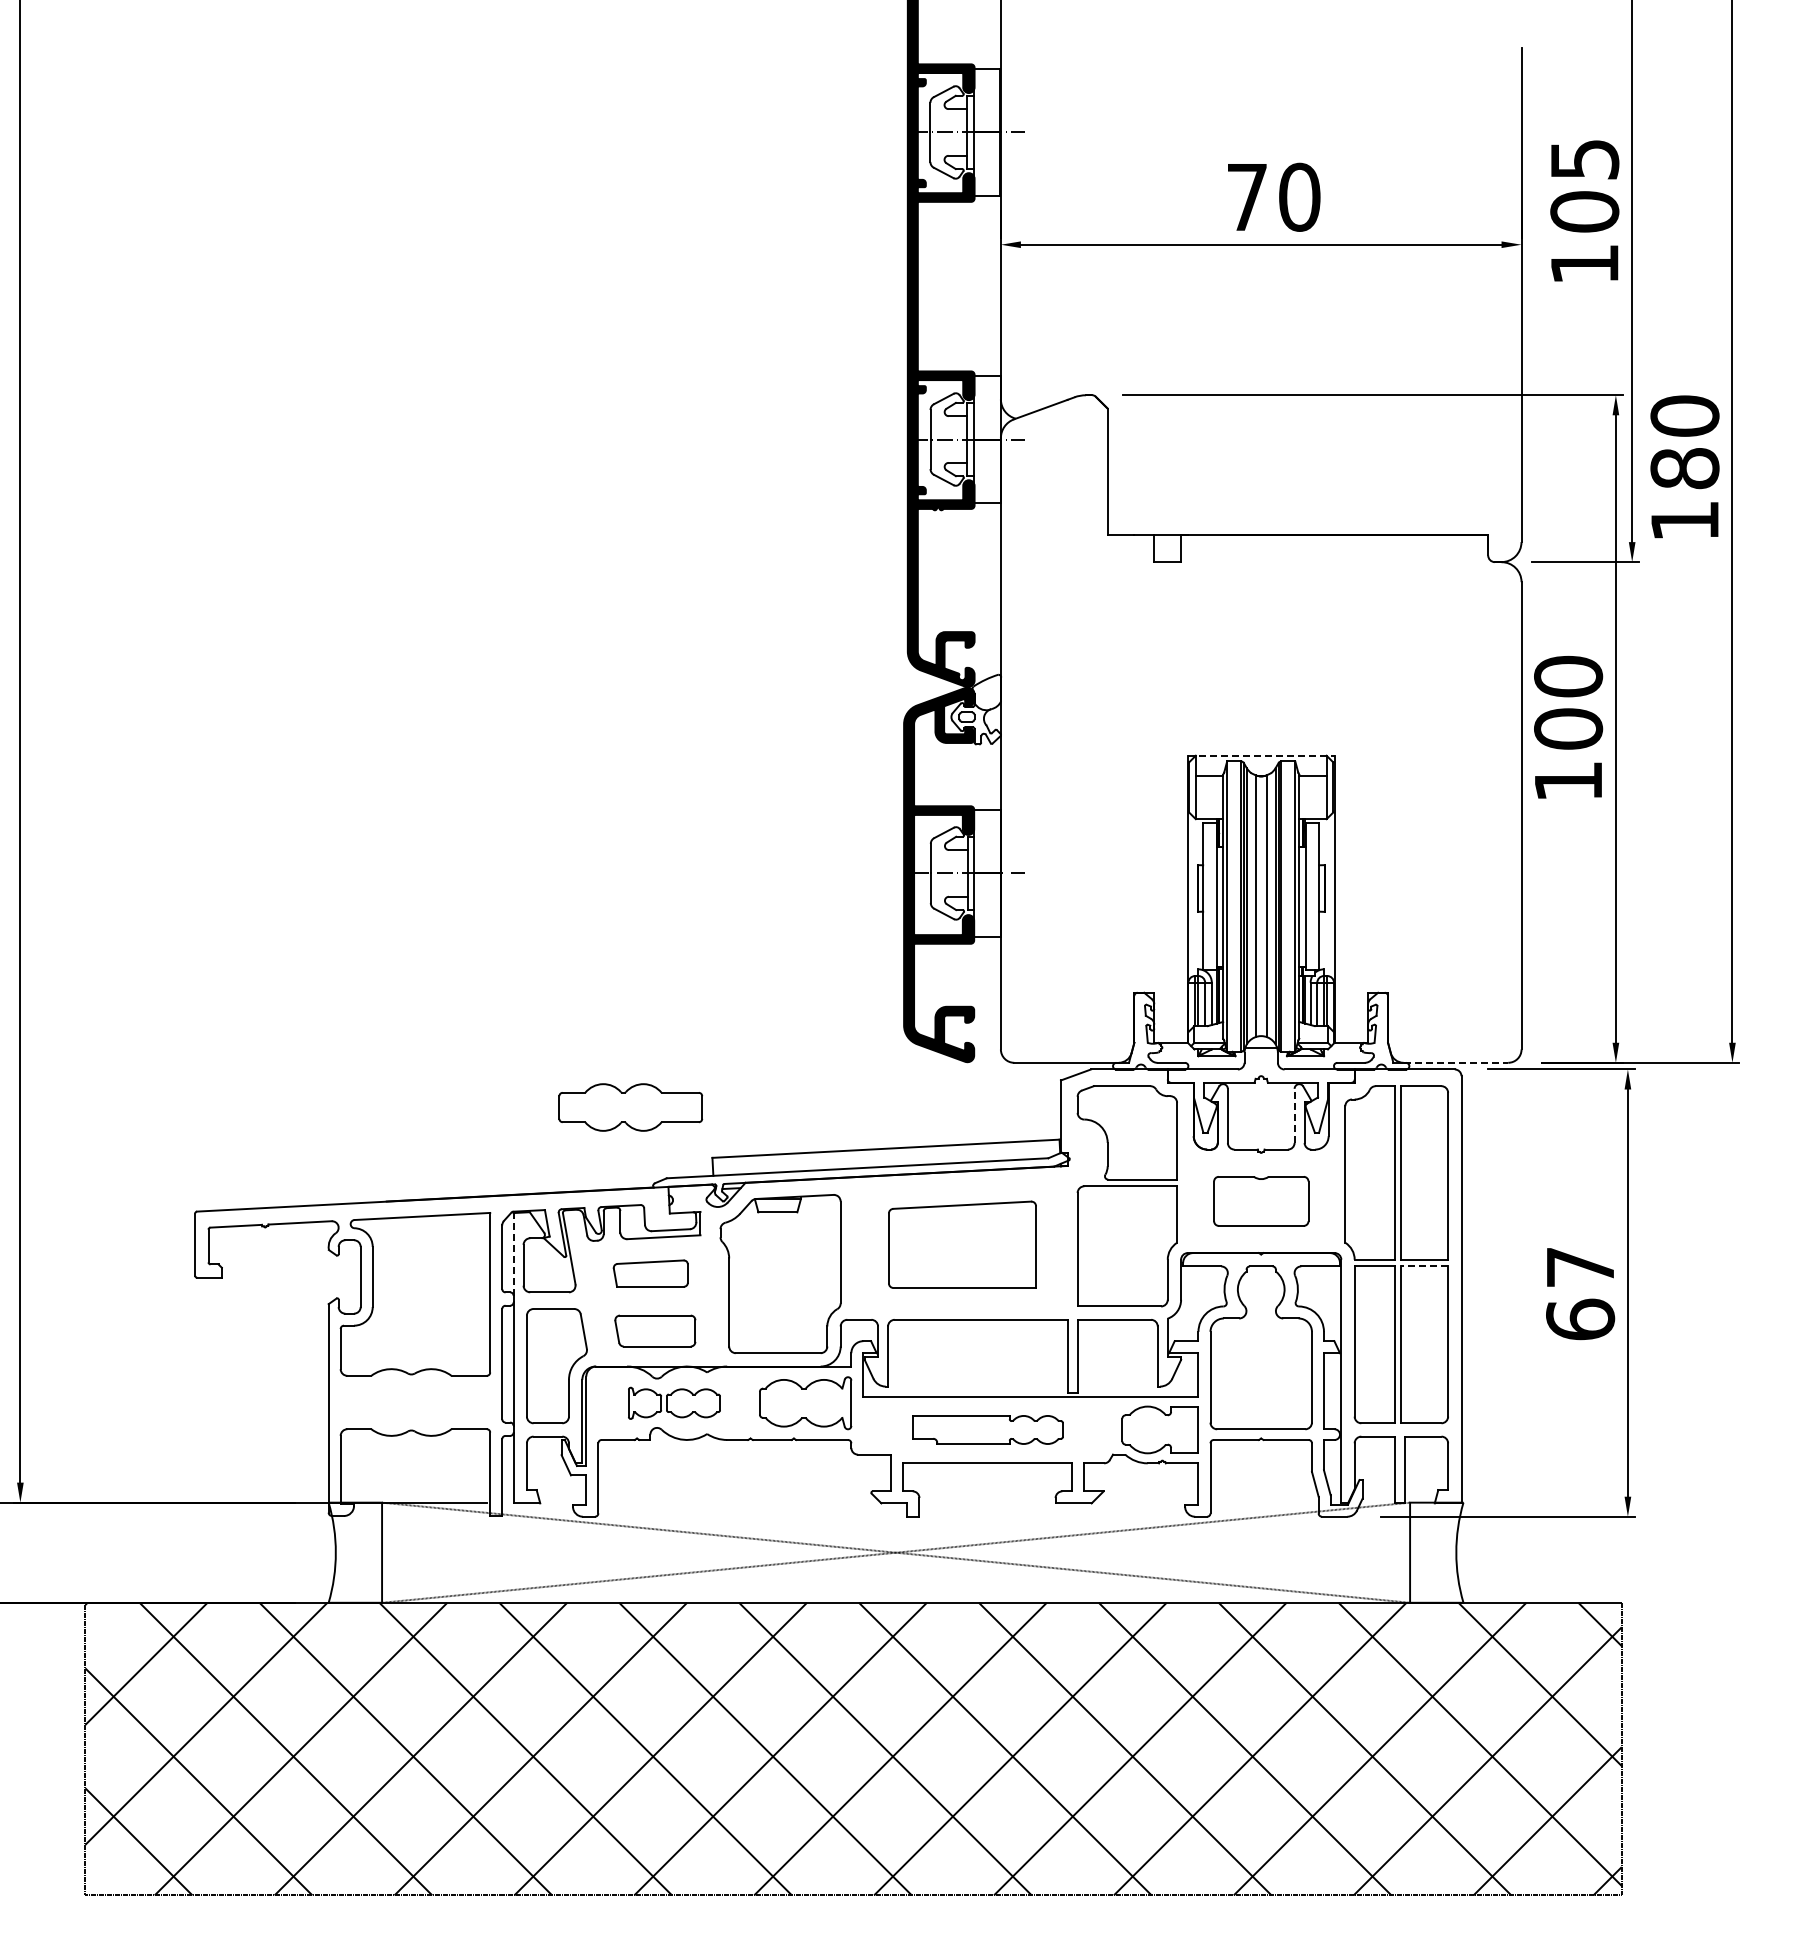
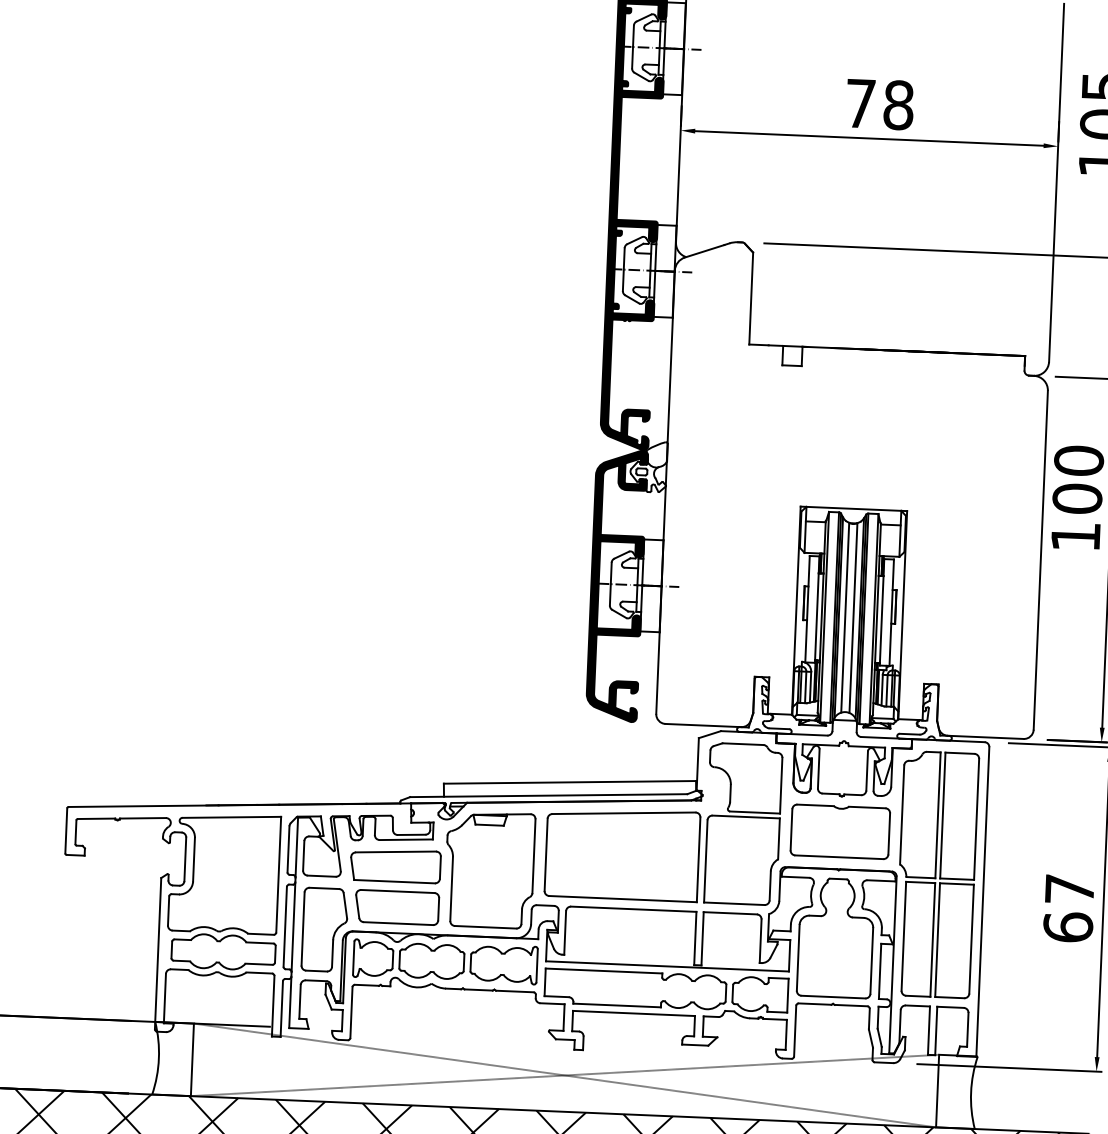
text: (1299, 197) -> (898, 105), 70 -> 78
line: (1261, 755) -> (854, 508), dashed -> solid
line: (1456, 1062) -> (986, 737), dashed -> solid
part: (630, 1107) -> (223, 952), moved
line: (1294, 1115) -> (867, 770), dashed -> solid
part: (1261, 1201) -> (840, 831), size x1.43
part: (962, 1244) -> (622, 854), size x1.43
line: (513, 1253) -> (296, 846), dashed -> solid
line: (1424, 1266) -> (956, 884), dashed -> solid
part: (650, 1273) -> (395, 865), size x1.67
part: (655, 1330) -> (397, 907), size x1.43
part: (674, 1403) -> (408, 960), size x1.67
part: (987, 1429) -> (635, 988), size x1.67

